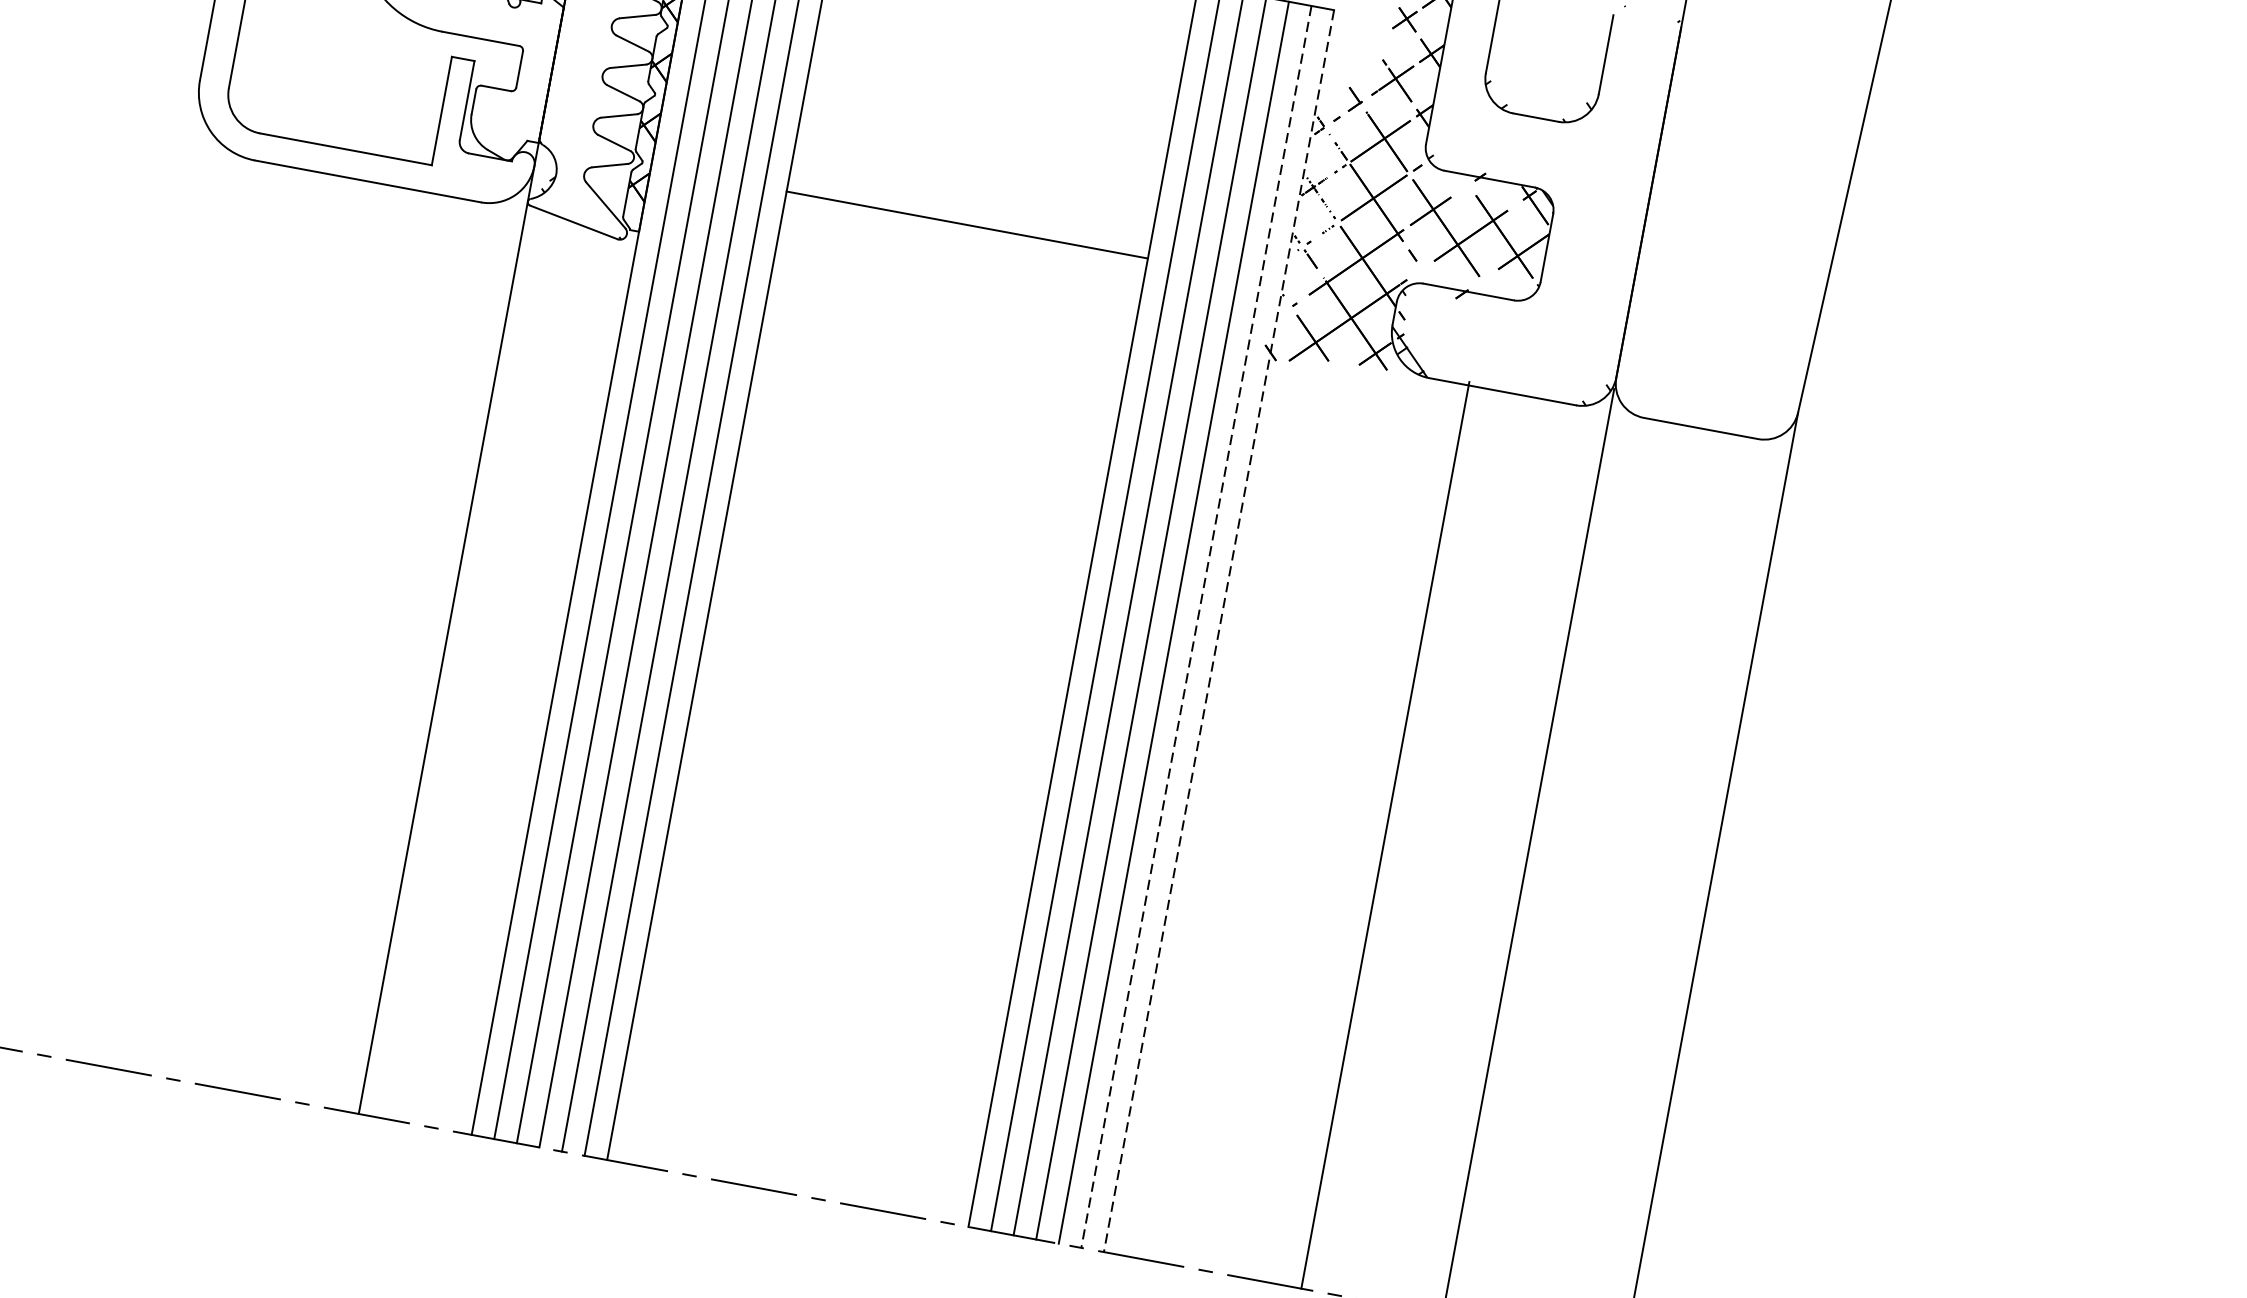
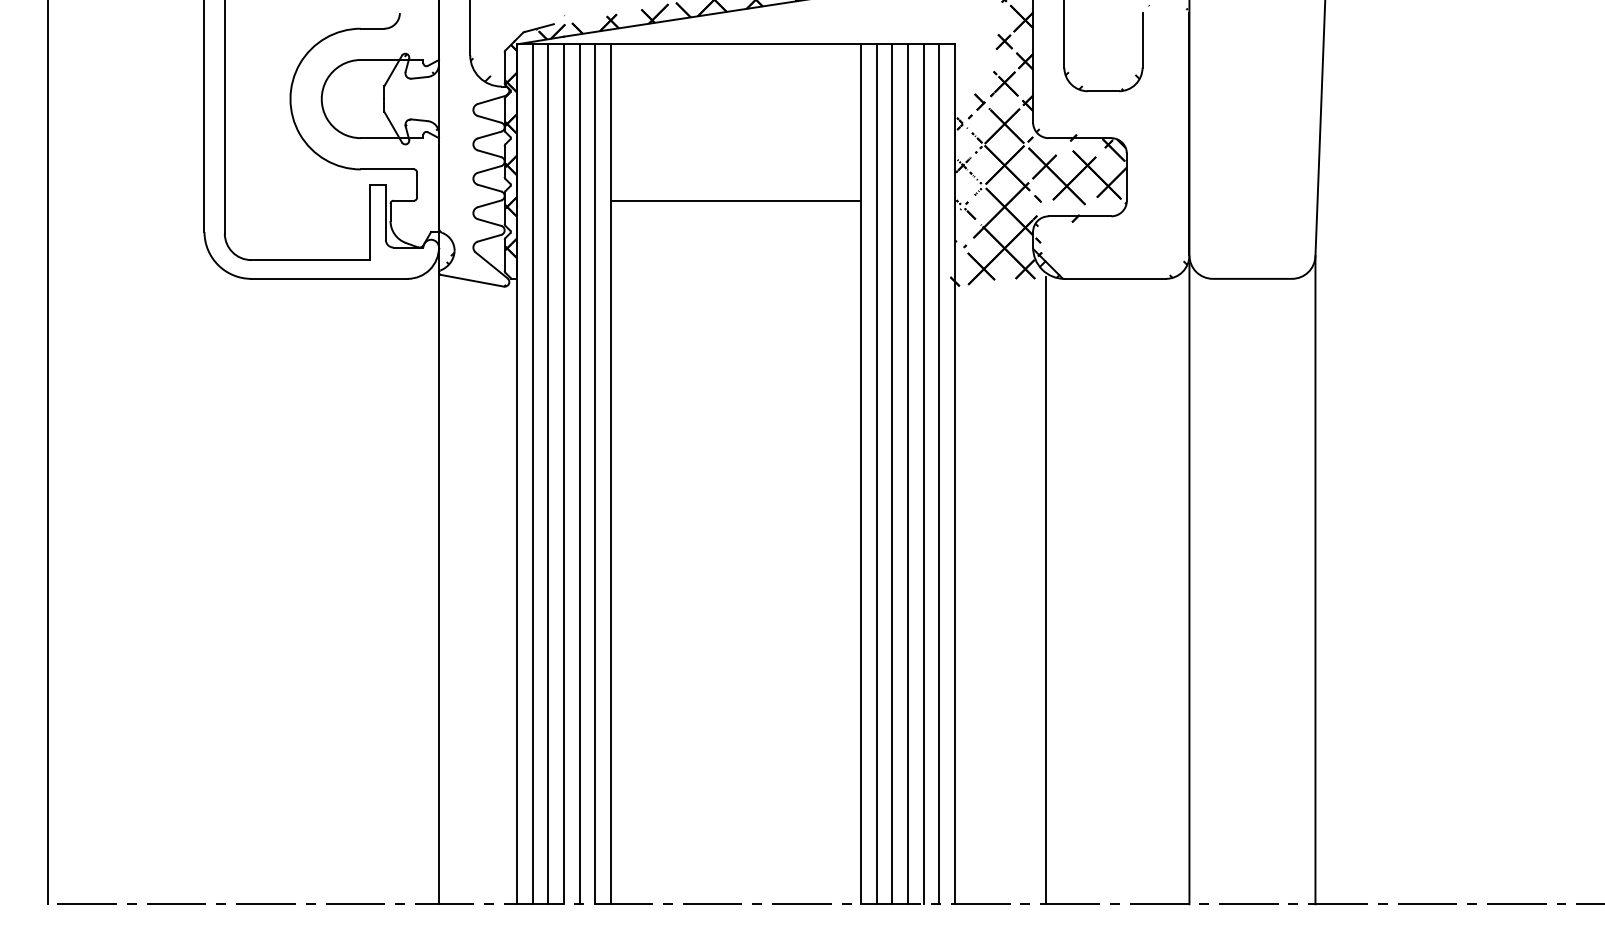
line: (966, 224) -> (735, 200), moved
line: (1196, 627) -> (939, 474), dashed -> solid
line: (1218, 631) -> (954, 474), dashed -> solid
line: (1385, 835) -> (1045, 590), moved

